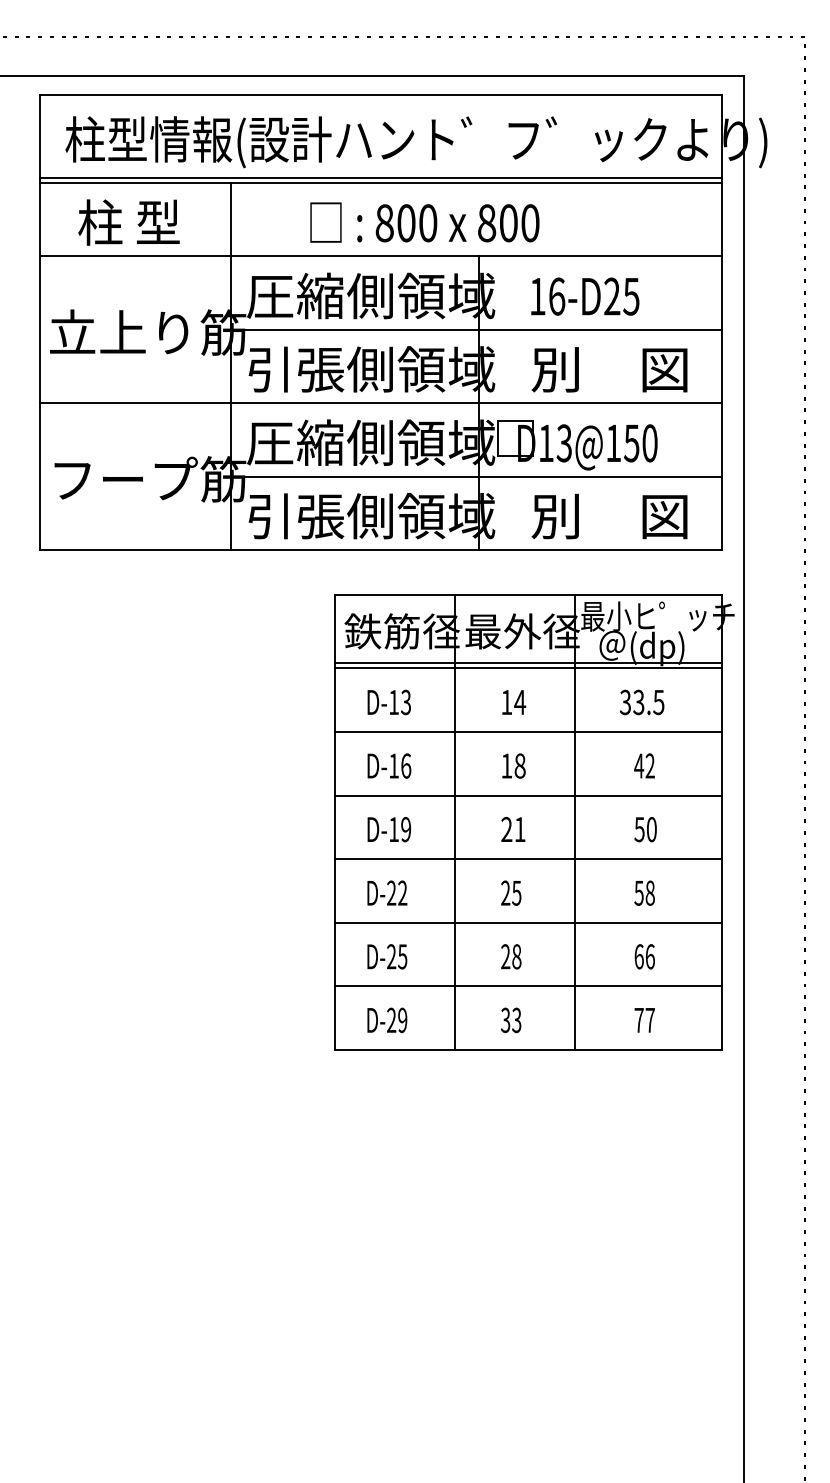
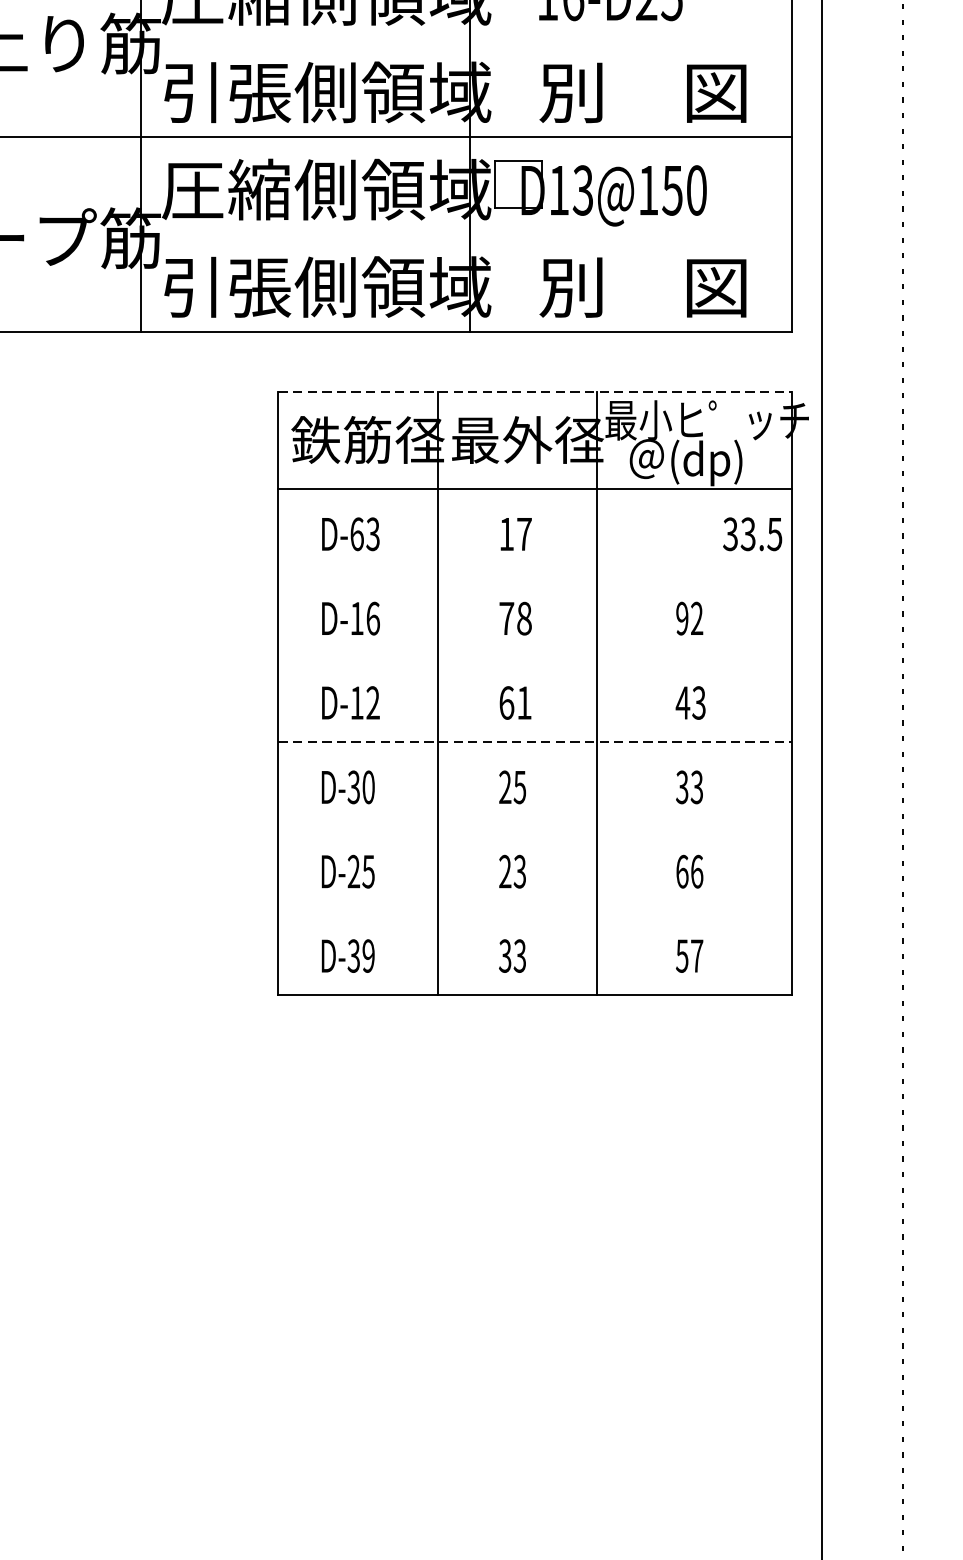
line: (476, 329) -> (466, 39), removed
line: (476, 476) -> (466, 234), removed
line: (528, 594) -> (535, 391), solid -> dashed
line: (527, 663) -> (534, 482), removed
text: (394, 702) -> (357, 534), D-13 -> D-63
text: (520, 702) -> (524, 534), 14 -> 17
text: (642, 702) -> (753, 534), moved
line: (527, 731) -> (534, 572), removed
text: (506, 765) -> (506, 617), 18 -> 78
text: (639, 765) -> (682, 617), 42 -> 92
line: (527, 795) -> (534, 657), removed
text: (406, 829) -> (373, 702), D-19 -> D-12
text: (506, 829) -> (506, 702), 21 -> 61
text: (645, 829) -> (690, 702), 50 -> 43
line: (528, 859) -> (535, 742), solid -> dashed
text: (396, 892) -> (360, 786), D-22 -> D-30
text: (644, 892) -> (689, 786), 58 -> 33
line: (527, 922) -> (534, 826), removed
text: (516, 956) -> (519, 871), 28 -> 23
line: (527, 986) -> (534, 911), removed
text: (391, 1020) -> (353, 956), D-29 -> D-39
text: (638, 1020) -> (681, 956), 77 -> 57

